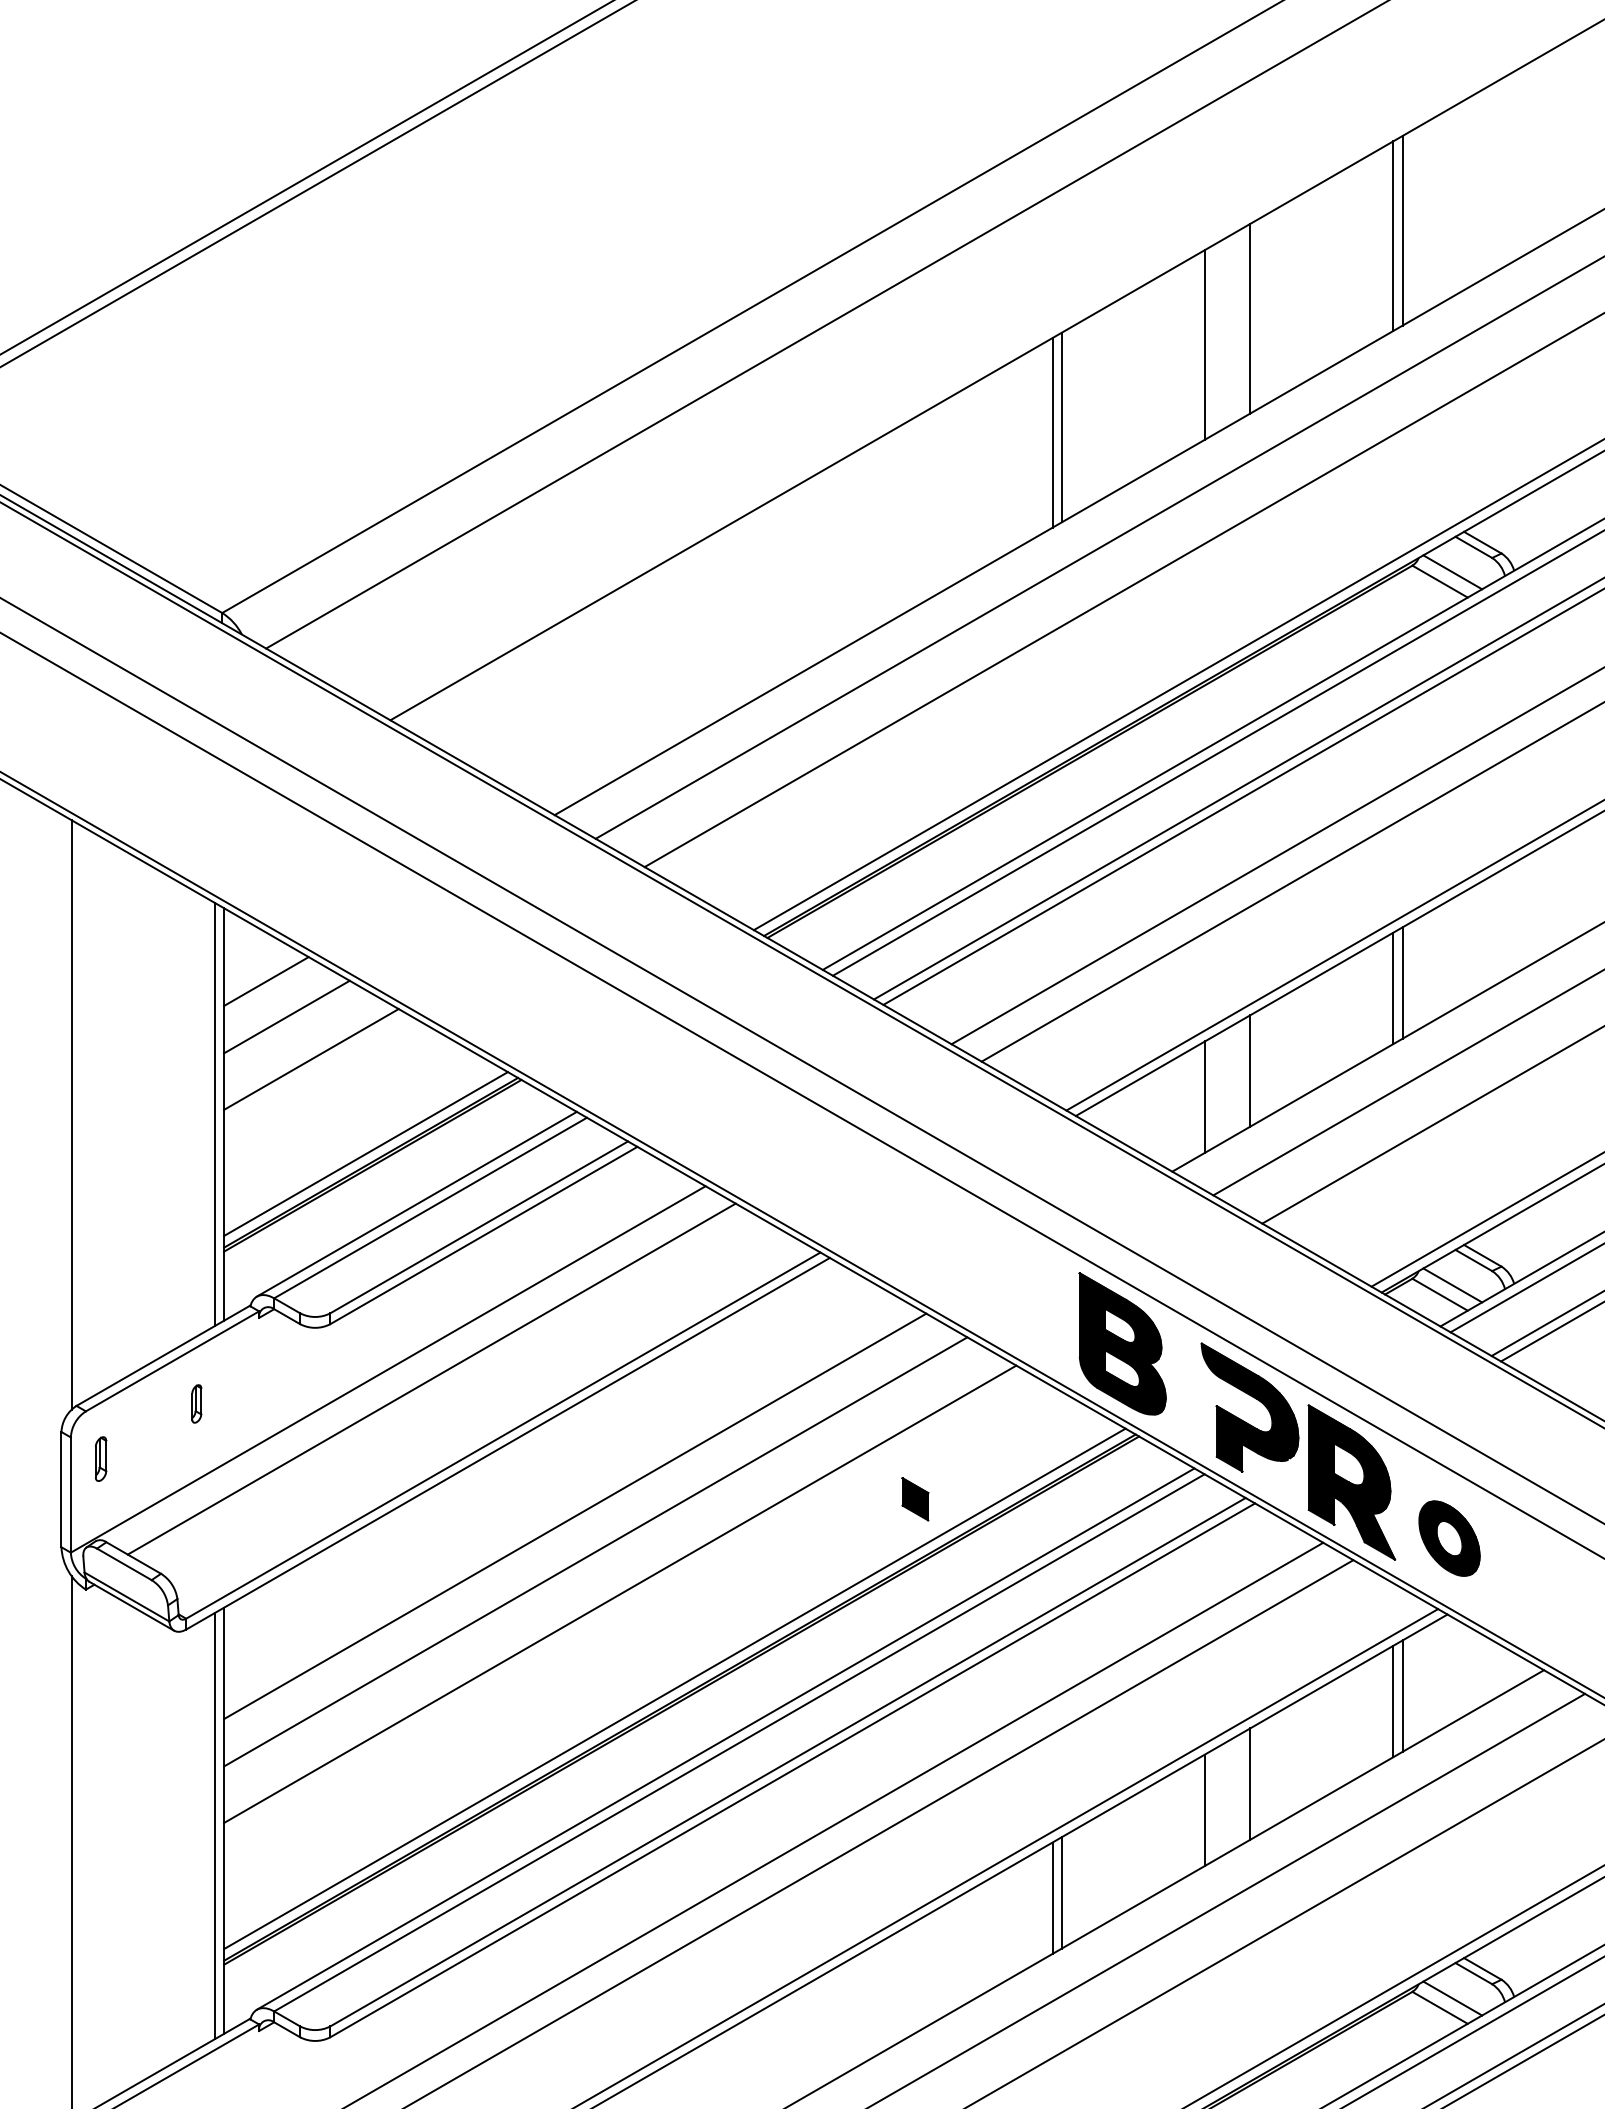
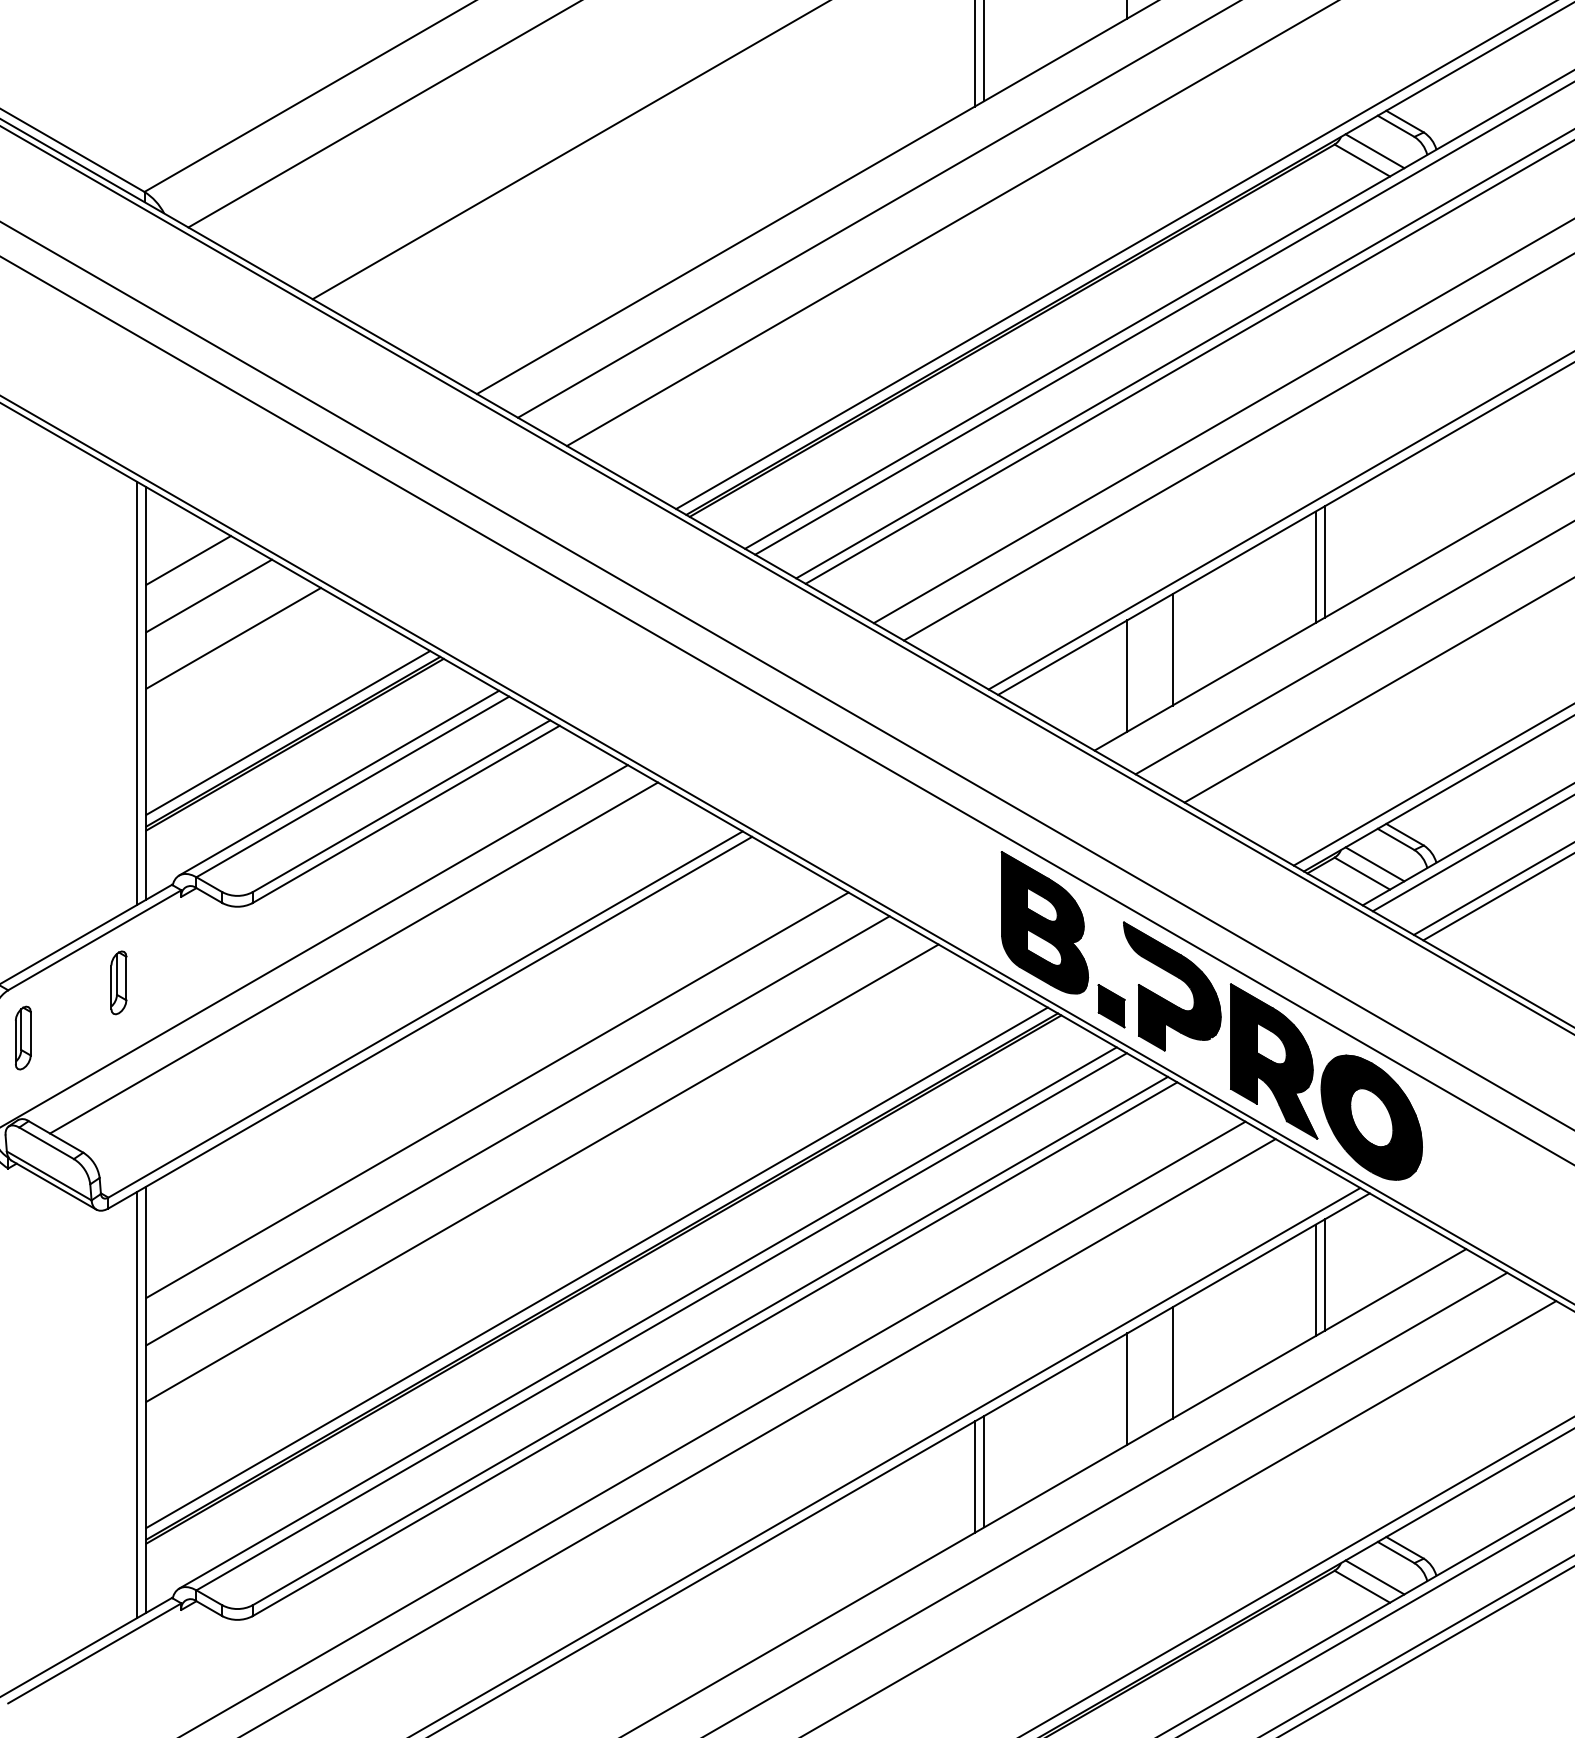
part: (196, 1403) -> (118, 982), size x1.67
part: (100, 1458) -> (22, 1037), size x1.43
part: (915, 1499) -> (1111, 1006), moved
part: (1449, 1538) -> (1371, 1117), size x1.67

